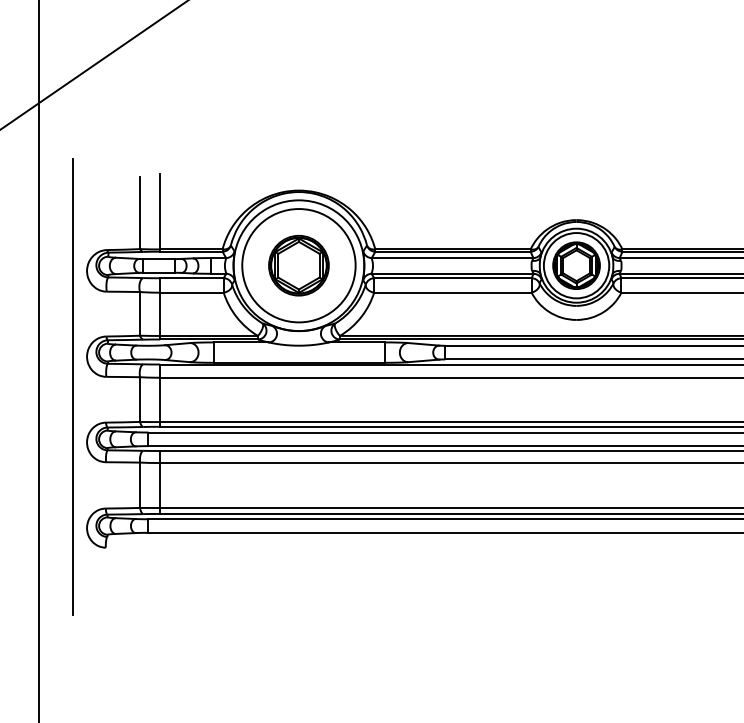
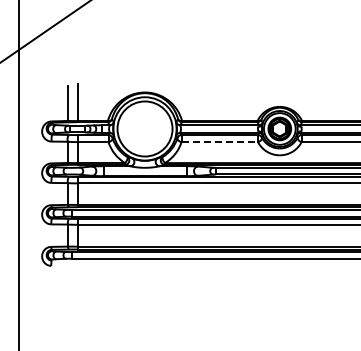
part: (297, 264) -> (144, 128), removed
line: (454, 293) -> (220, 142), solid -> dashed
line: (73, 386) -> (35, 187), removed

